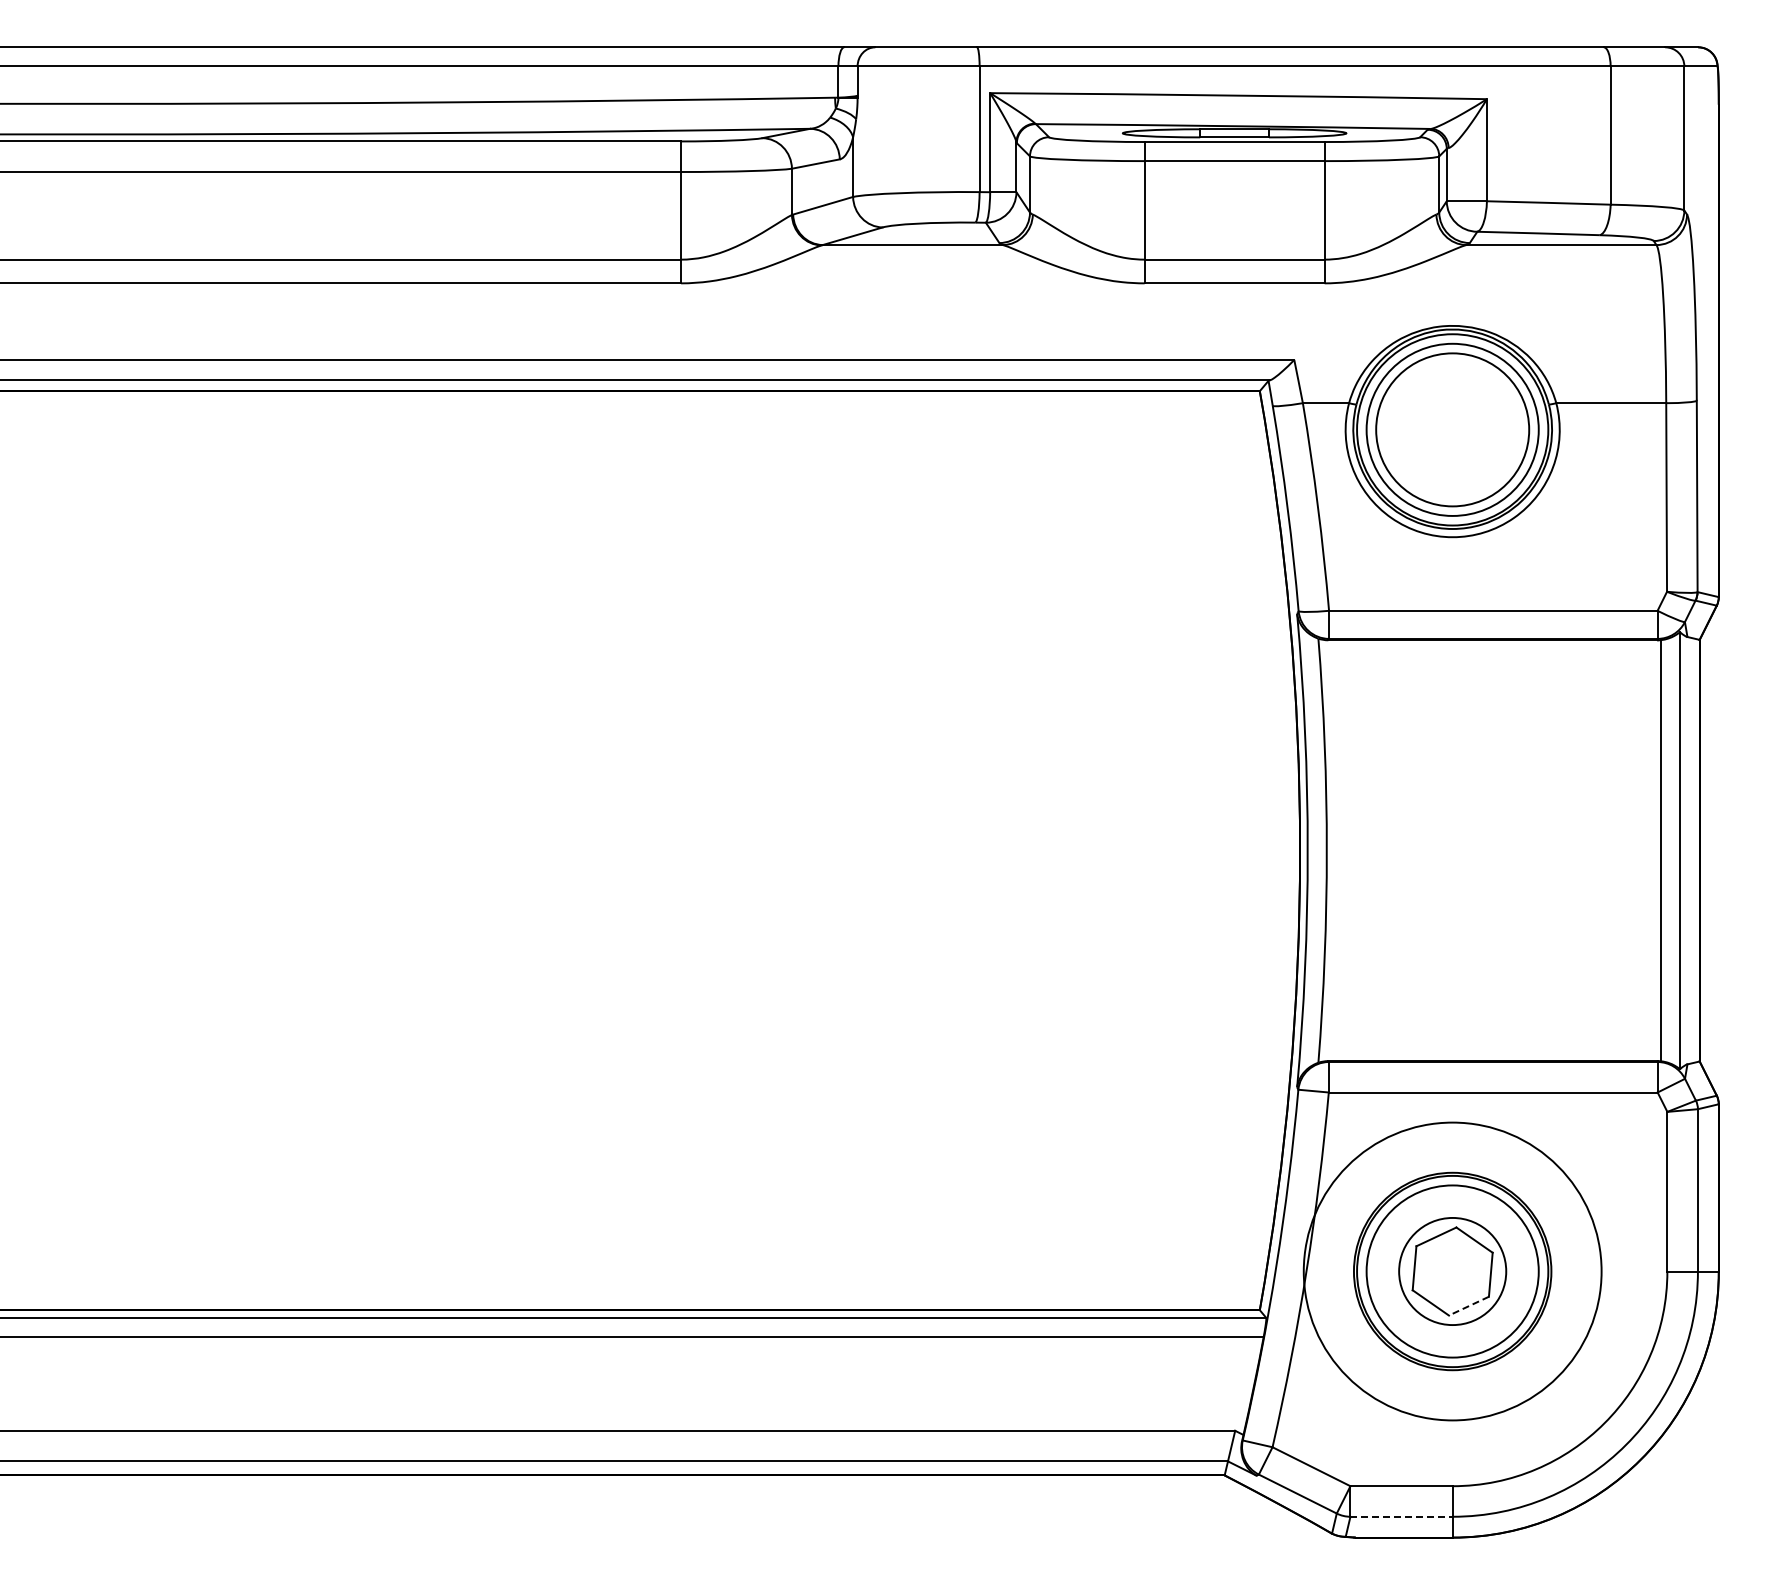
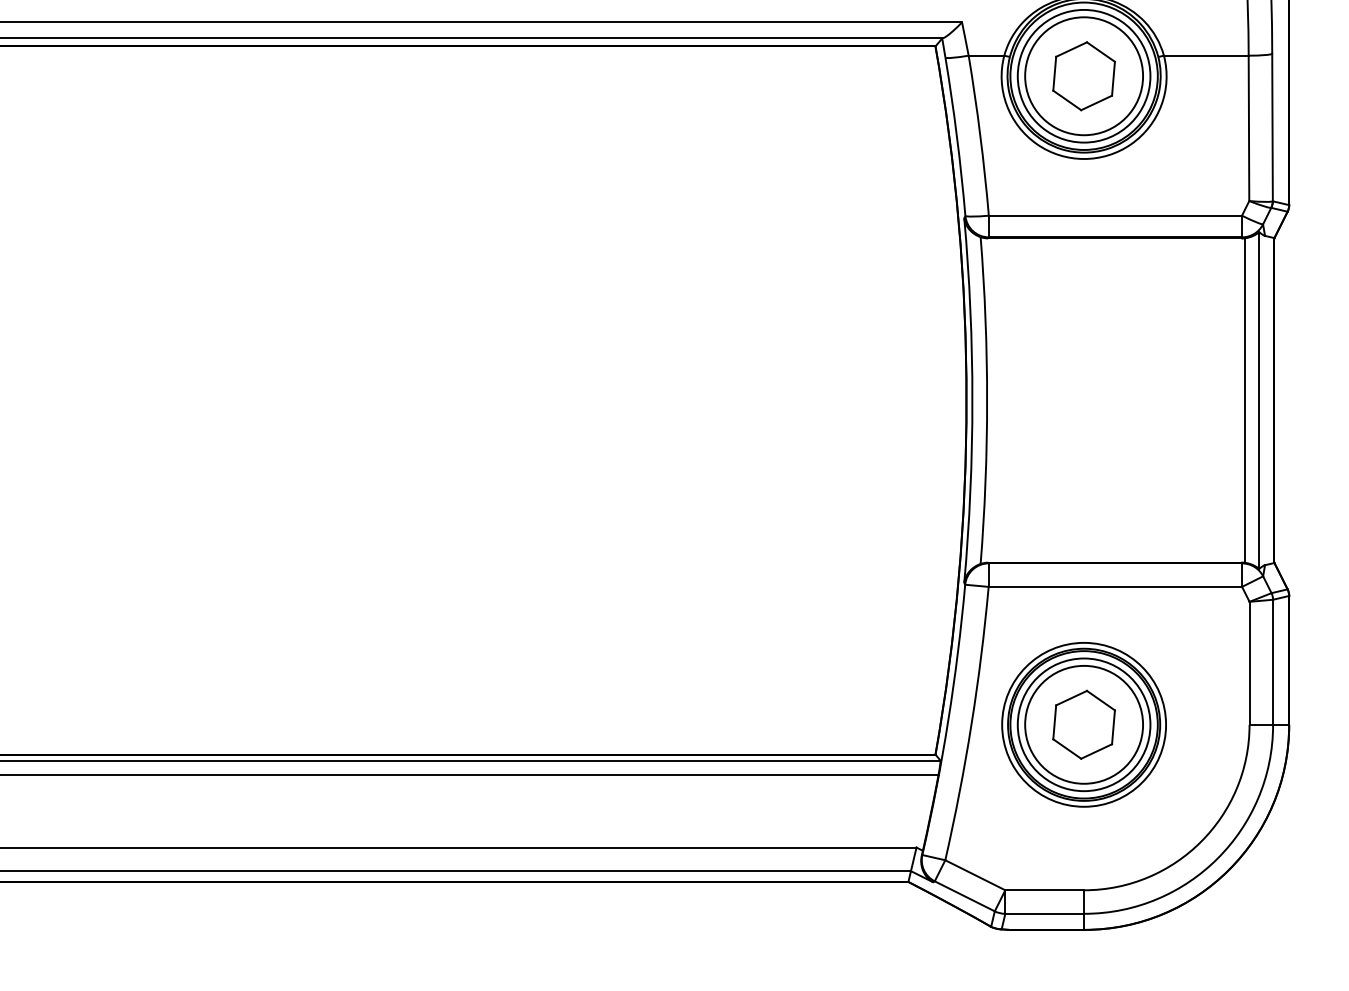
part: (1452, 429) -> (1083, 75), added
circle: (1452, 1271) -> (1083, 724), size x0.71
circle: (1452, 1271) -> (1083, 724), size x1.43
line: (1468, 1306) -> (1096, 751), dashed -> solid
line: (1402, 1516) -> (1045, 913), dashed -> solid

